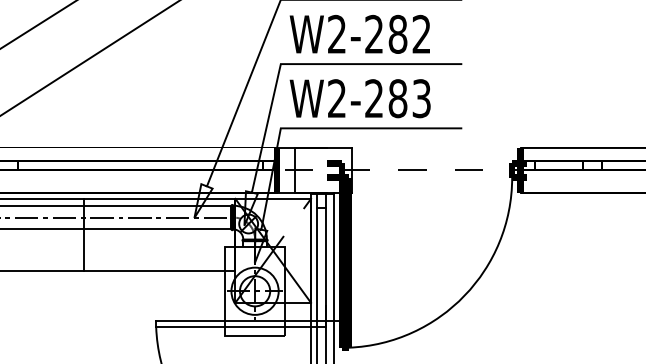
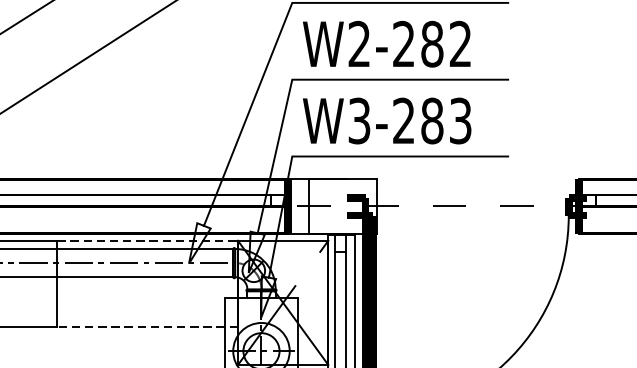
text: (336, 98) -> (358, 120), W2-283 -> W3-283
line: (159, 198) -> (147, 240), solid -> dashed
line: (159, 270) -> (147, 326), solid -> dashed

